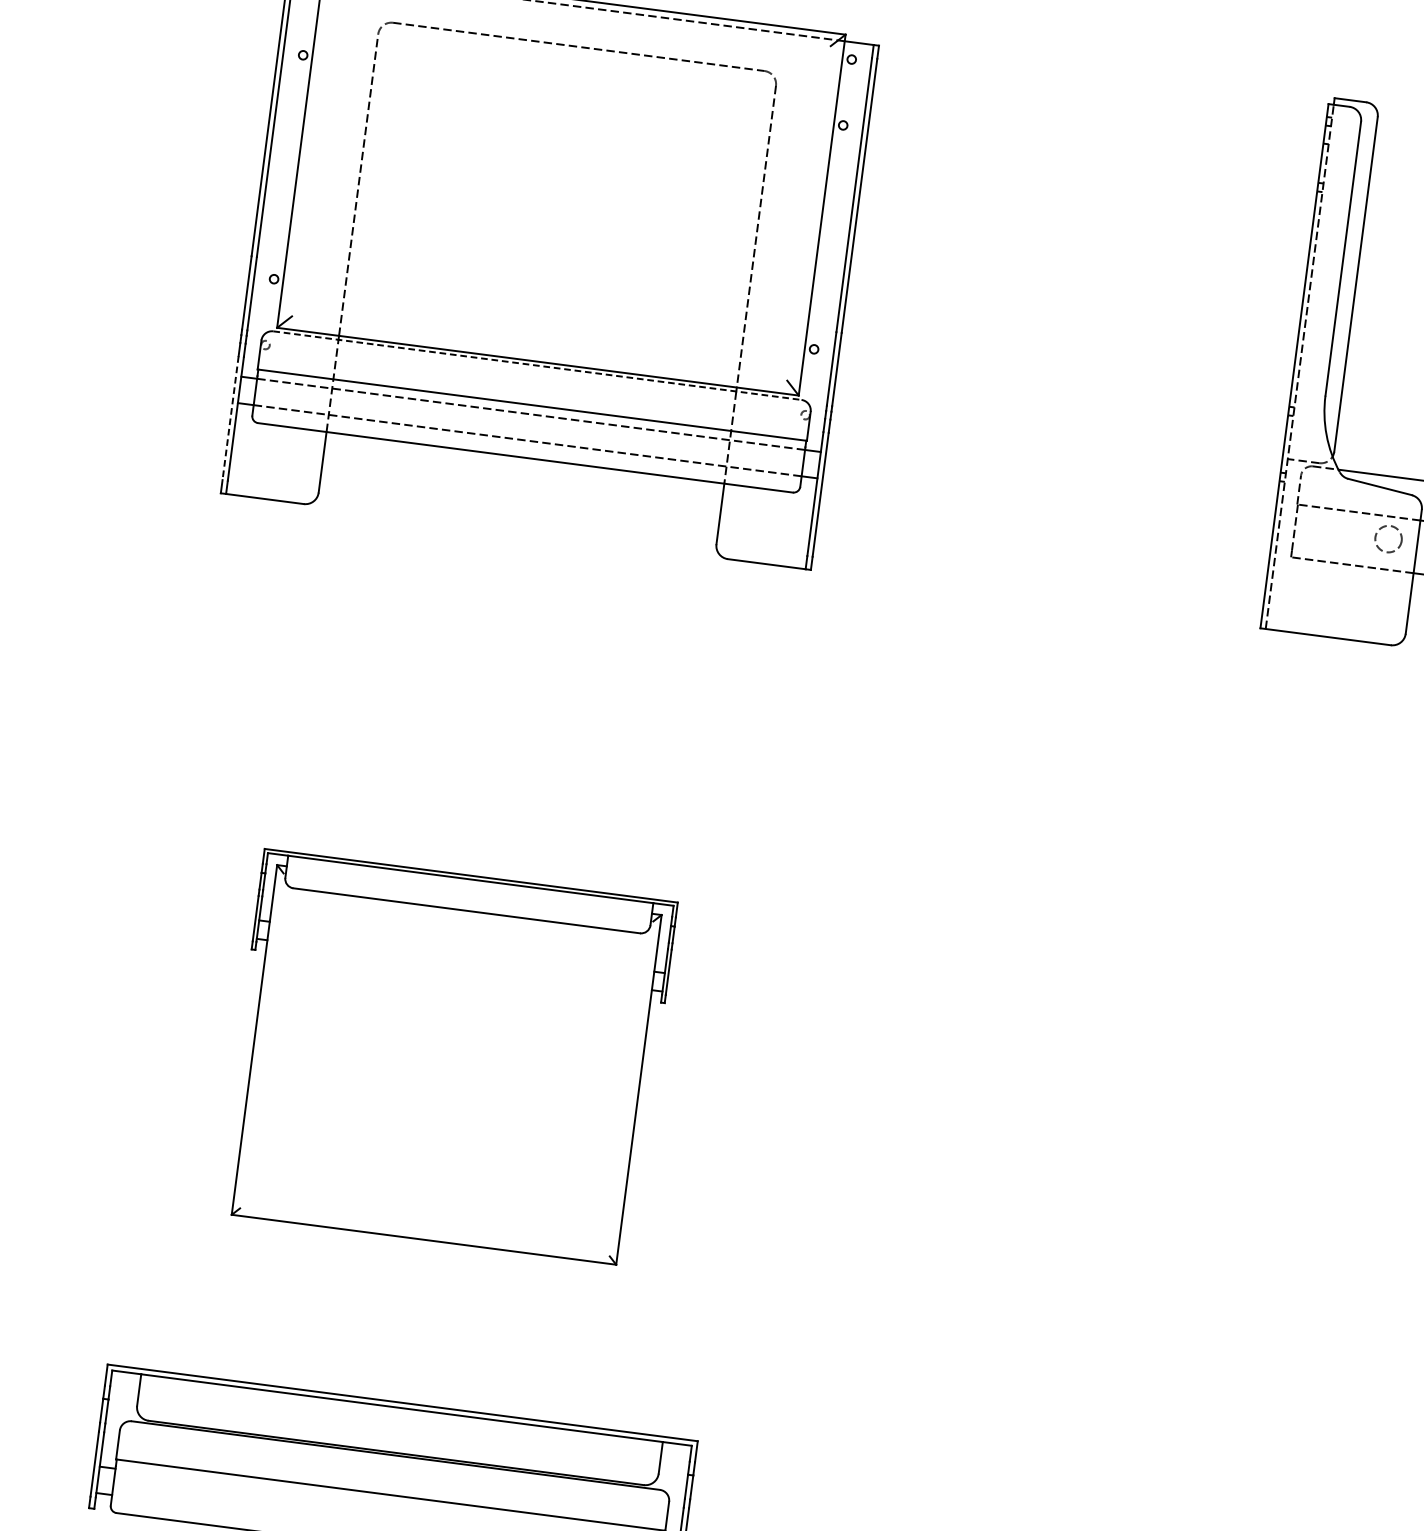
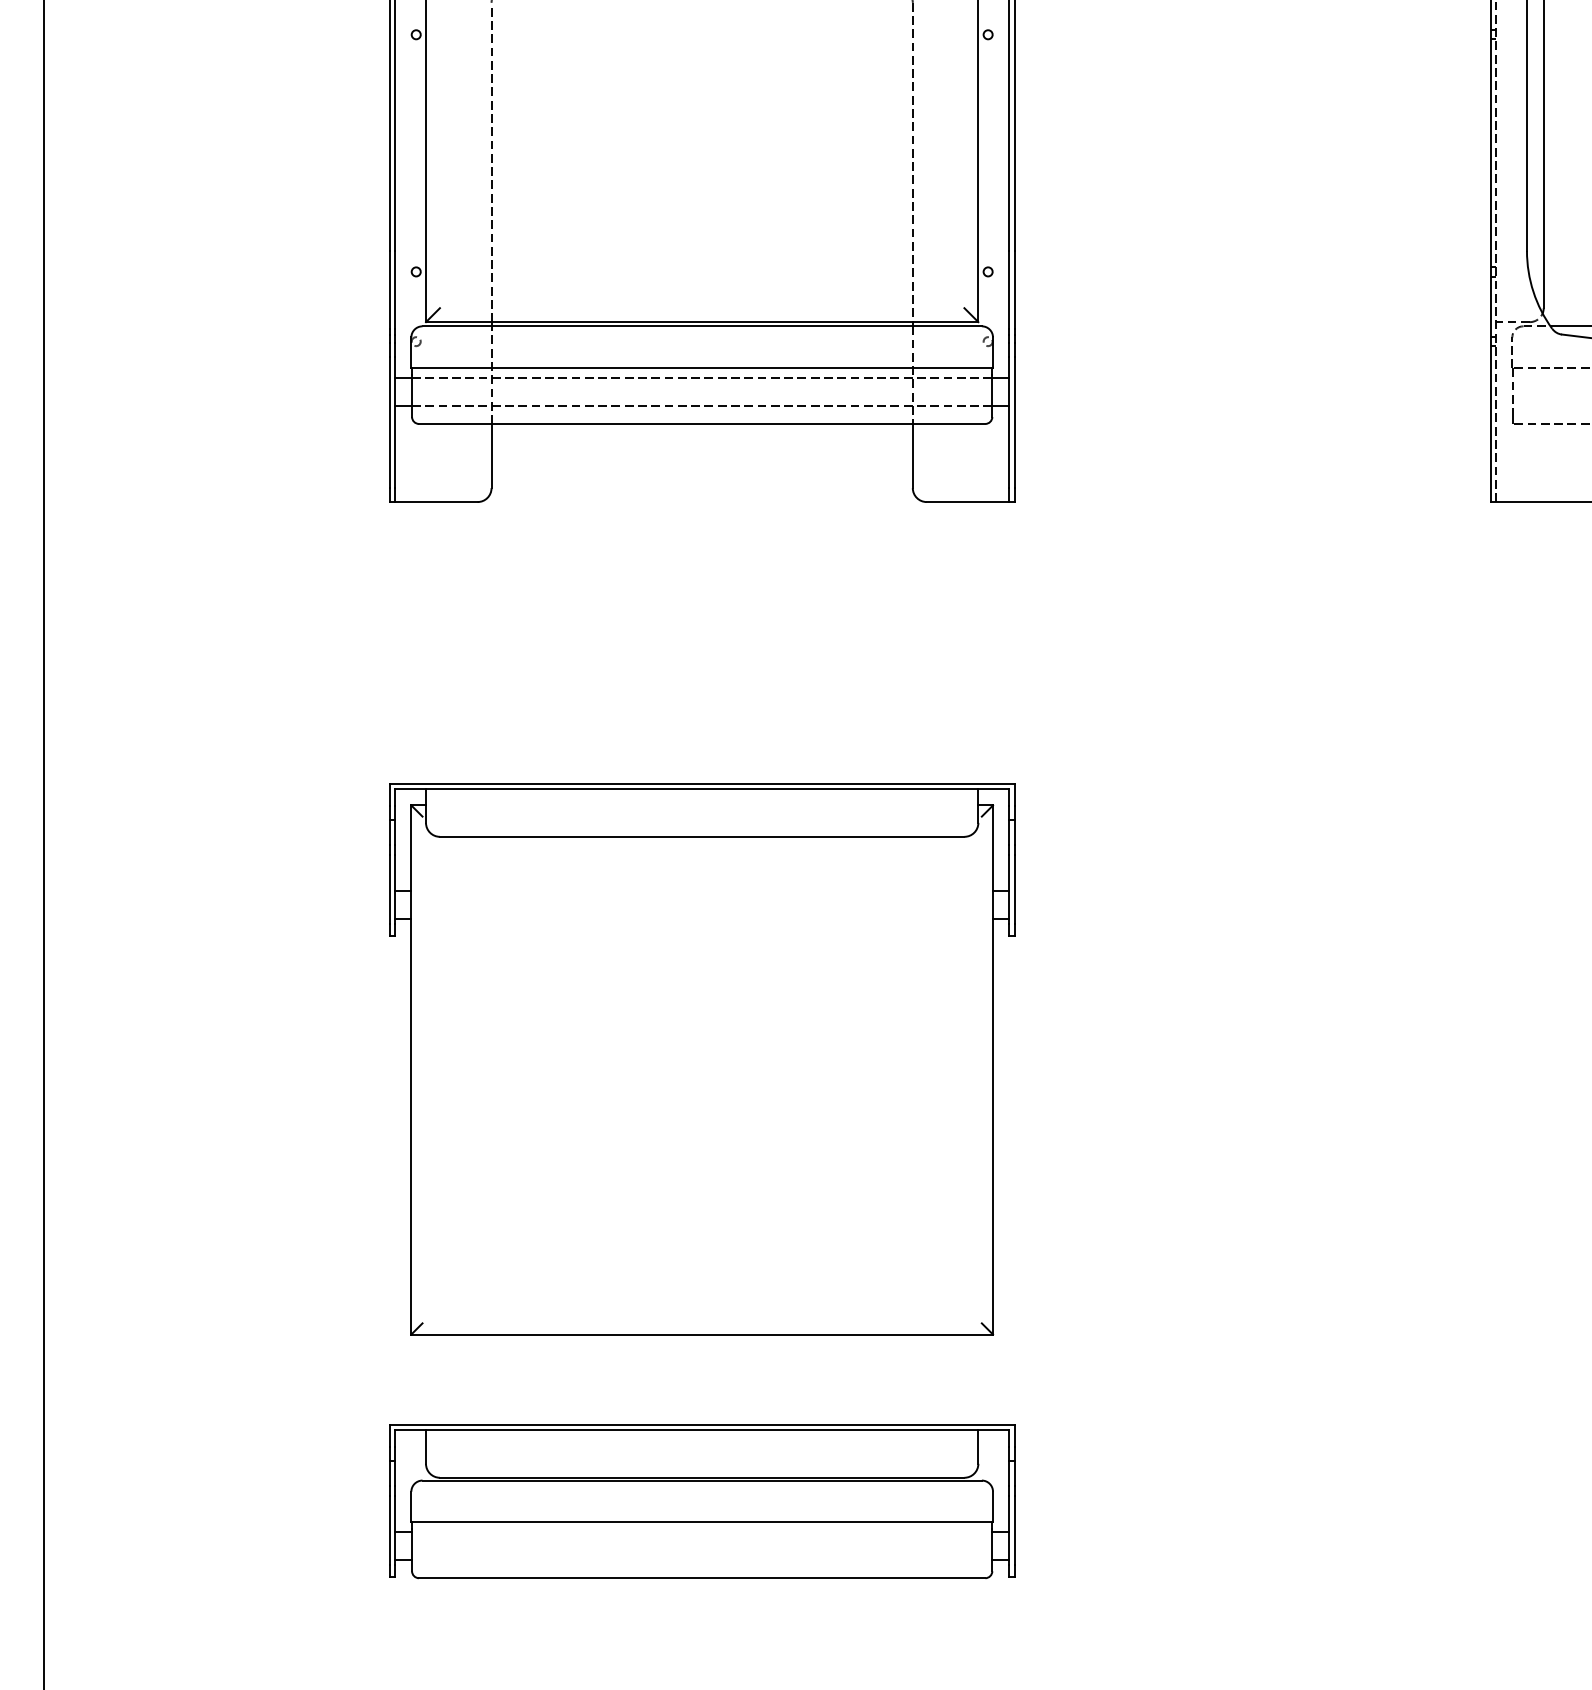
line: (537, 365) -> (702, 326), dashed -> solid
line: (230, 418) -> (389, 422), dashed -> solid
part: (447, 1058) -> (702, 1059), size x1.43

